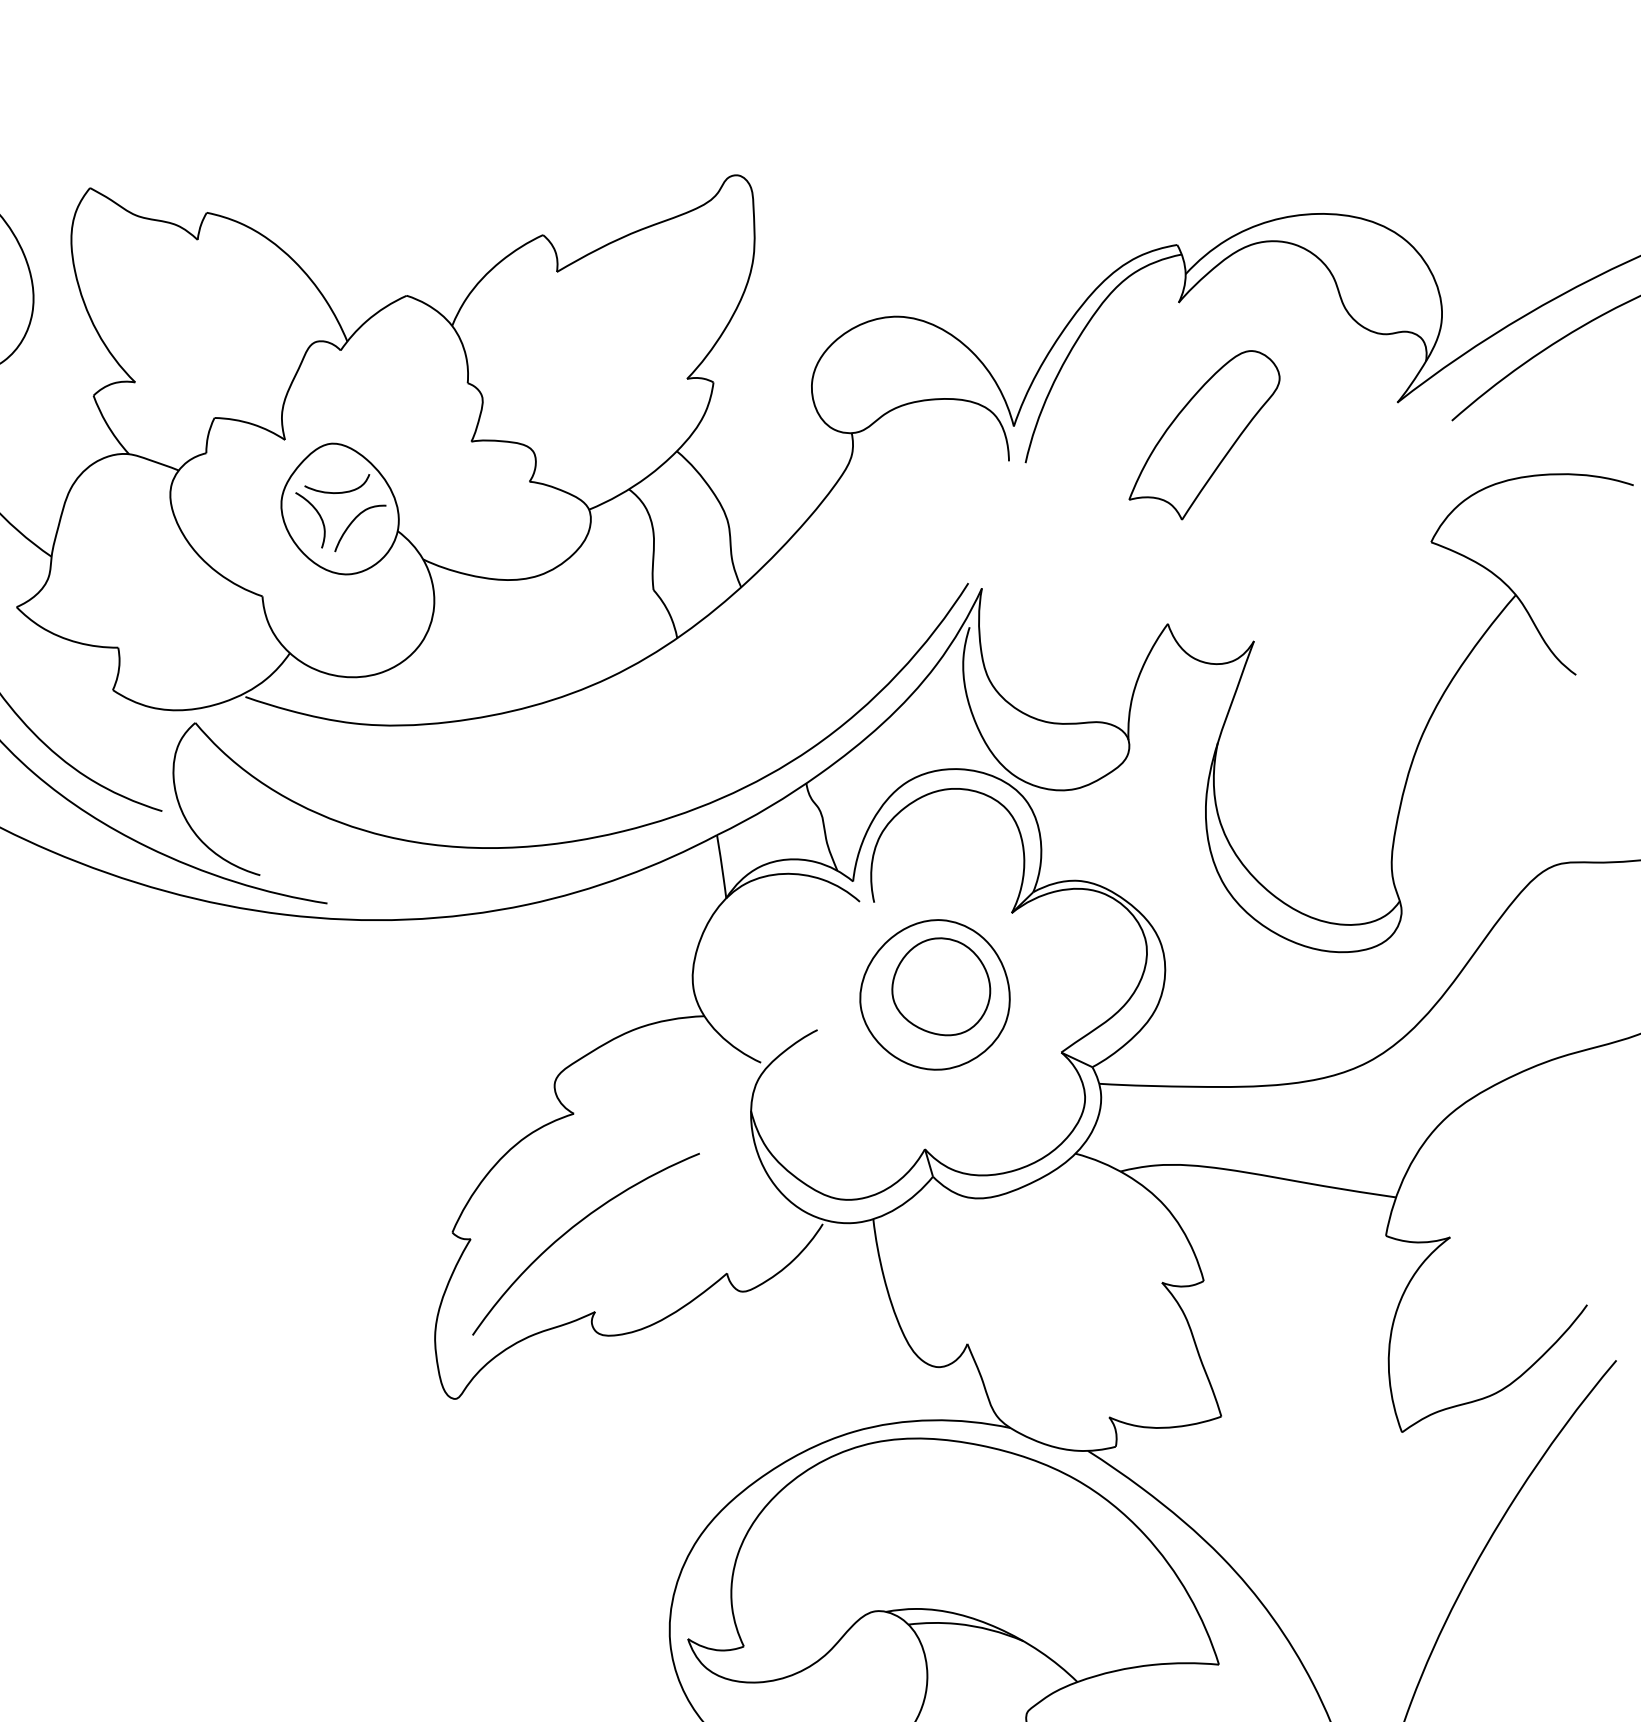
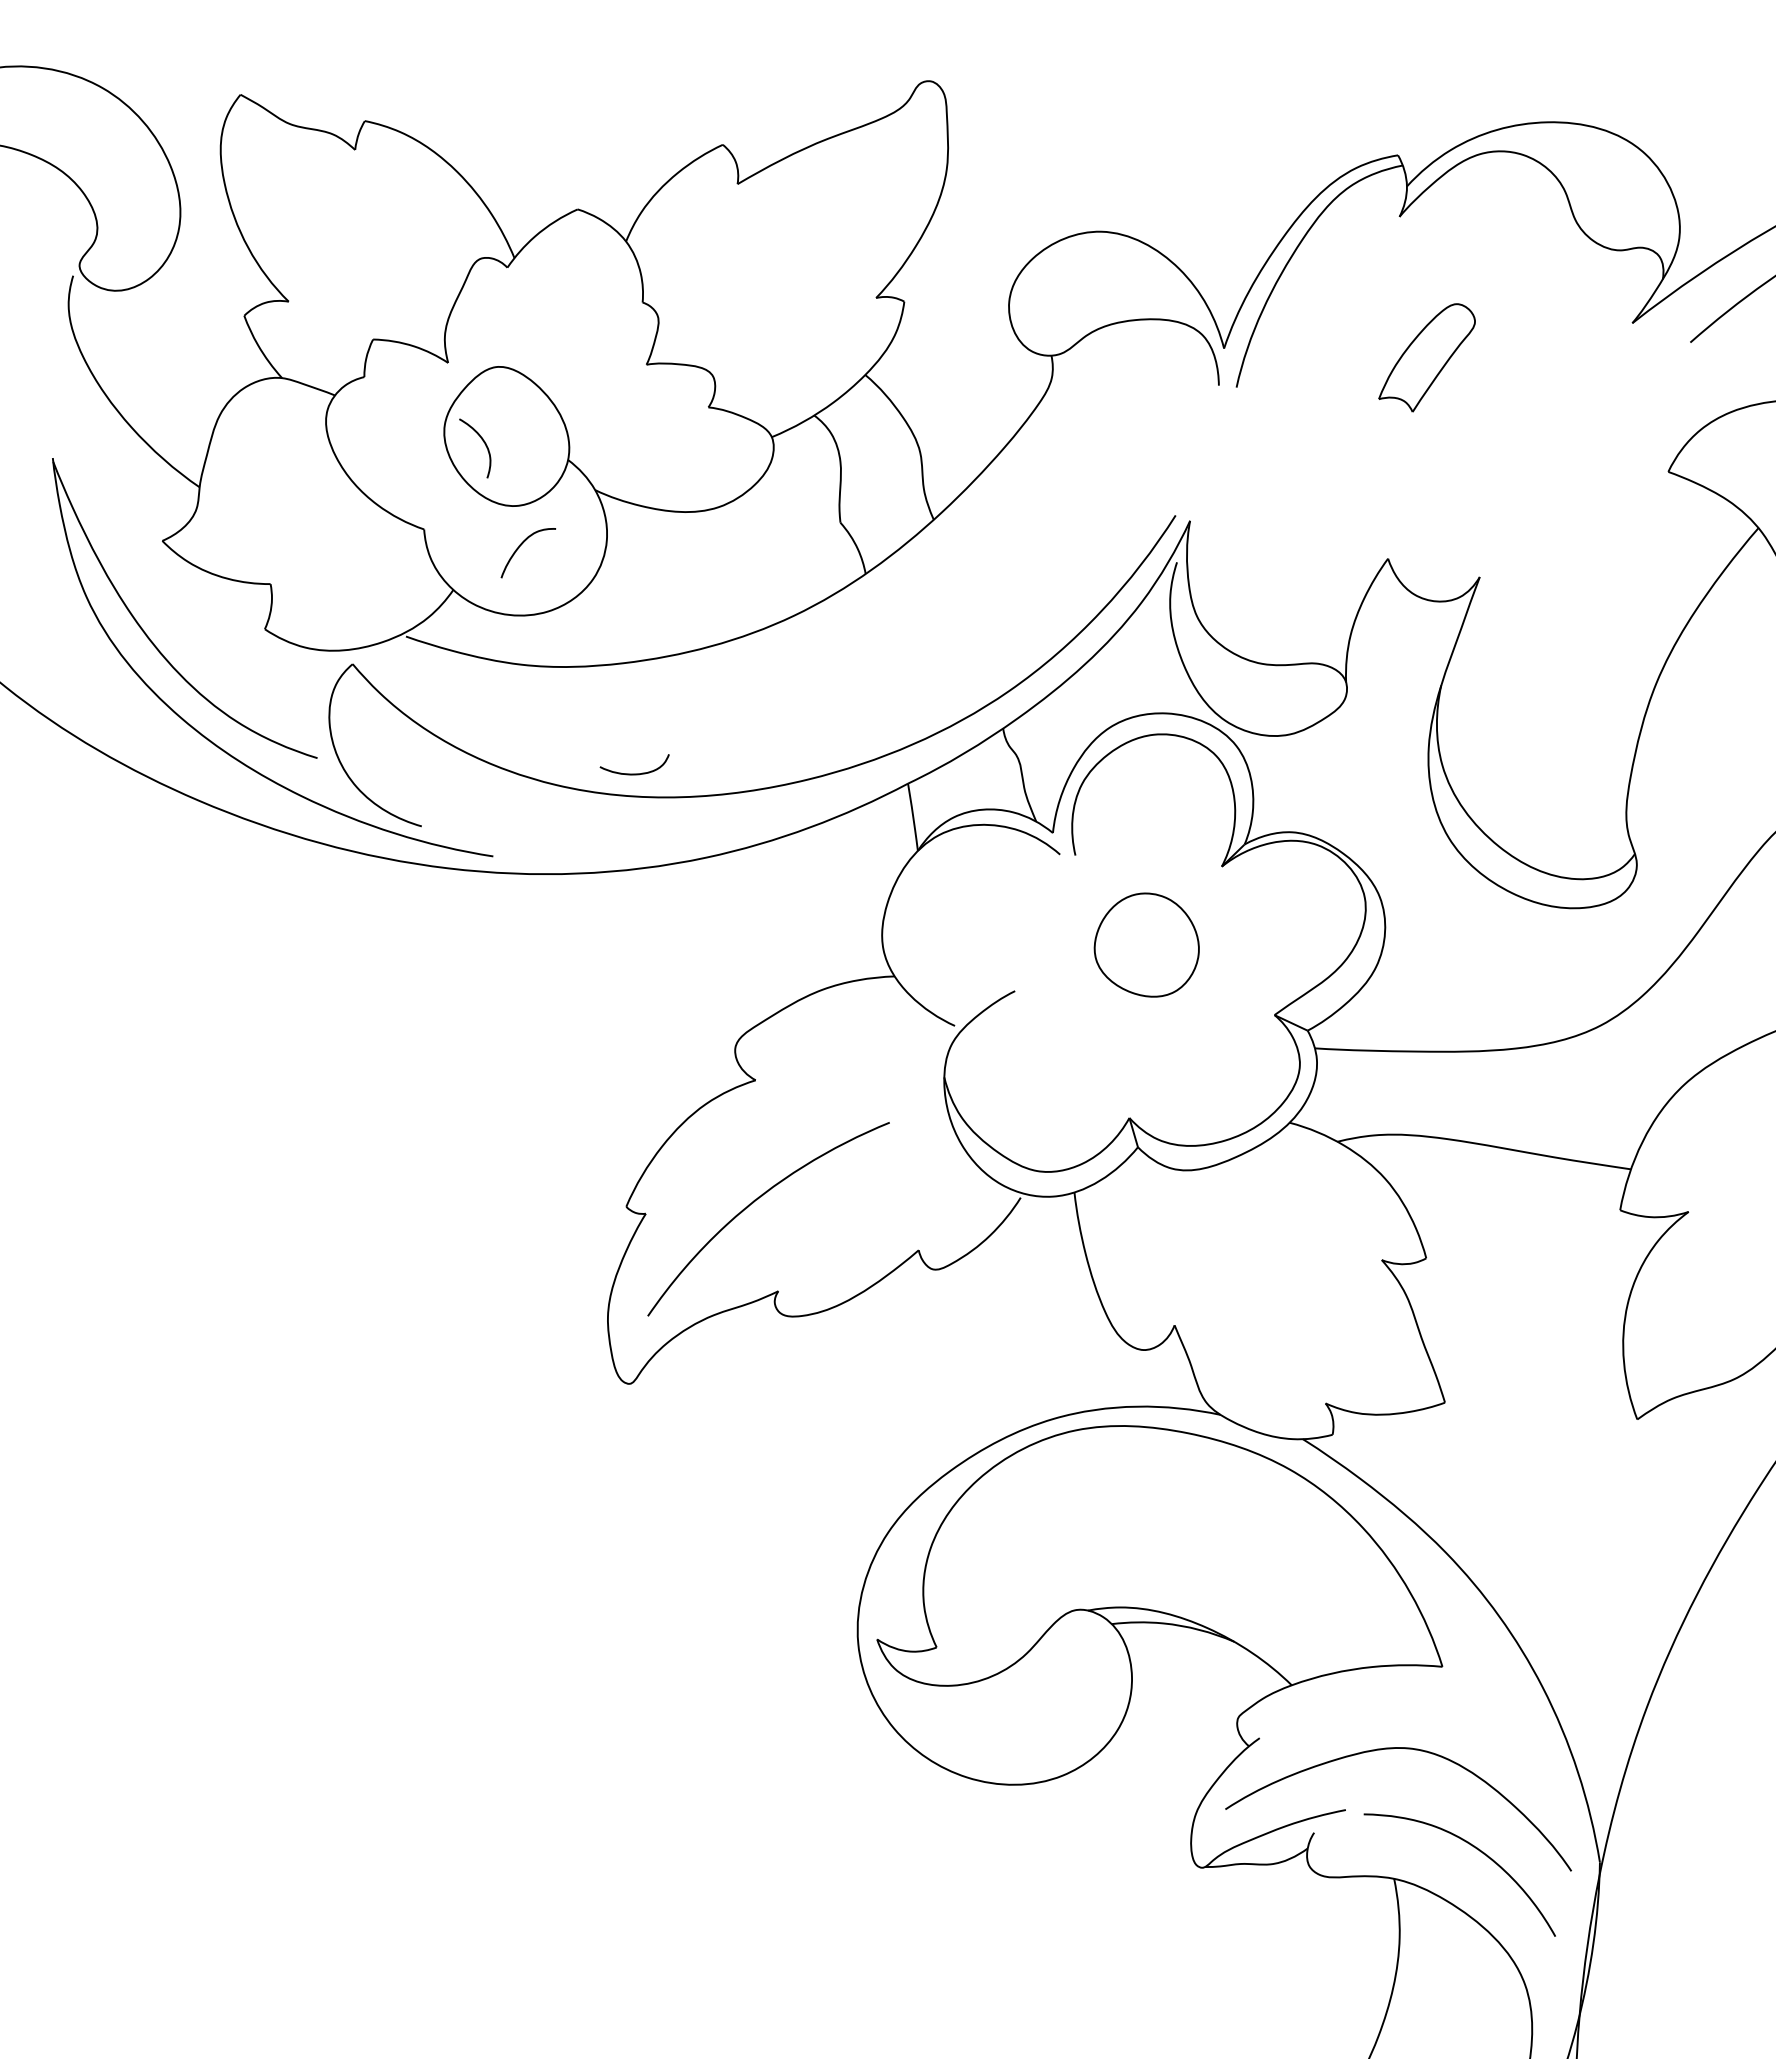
part: (1204, 434) -> (1426, 357), size x0.6
curve: (337, 492) -> (634, 773), moved
curve: (353, 521) -> (521, 545), moved
part: (934, 994) -> (1139, 953), removed

